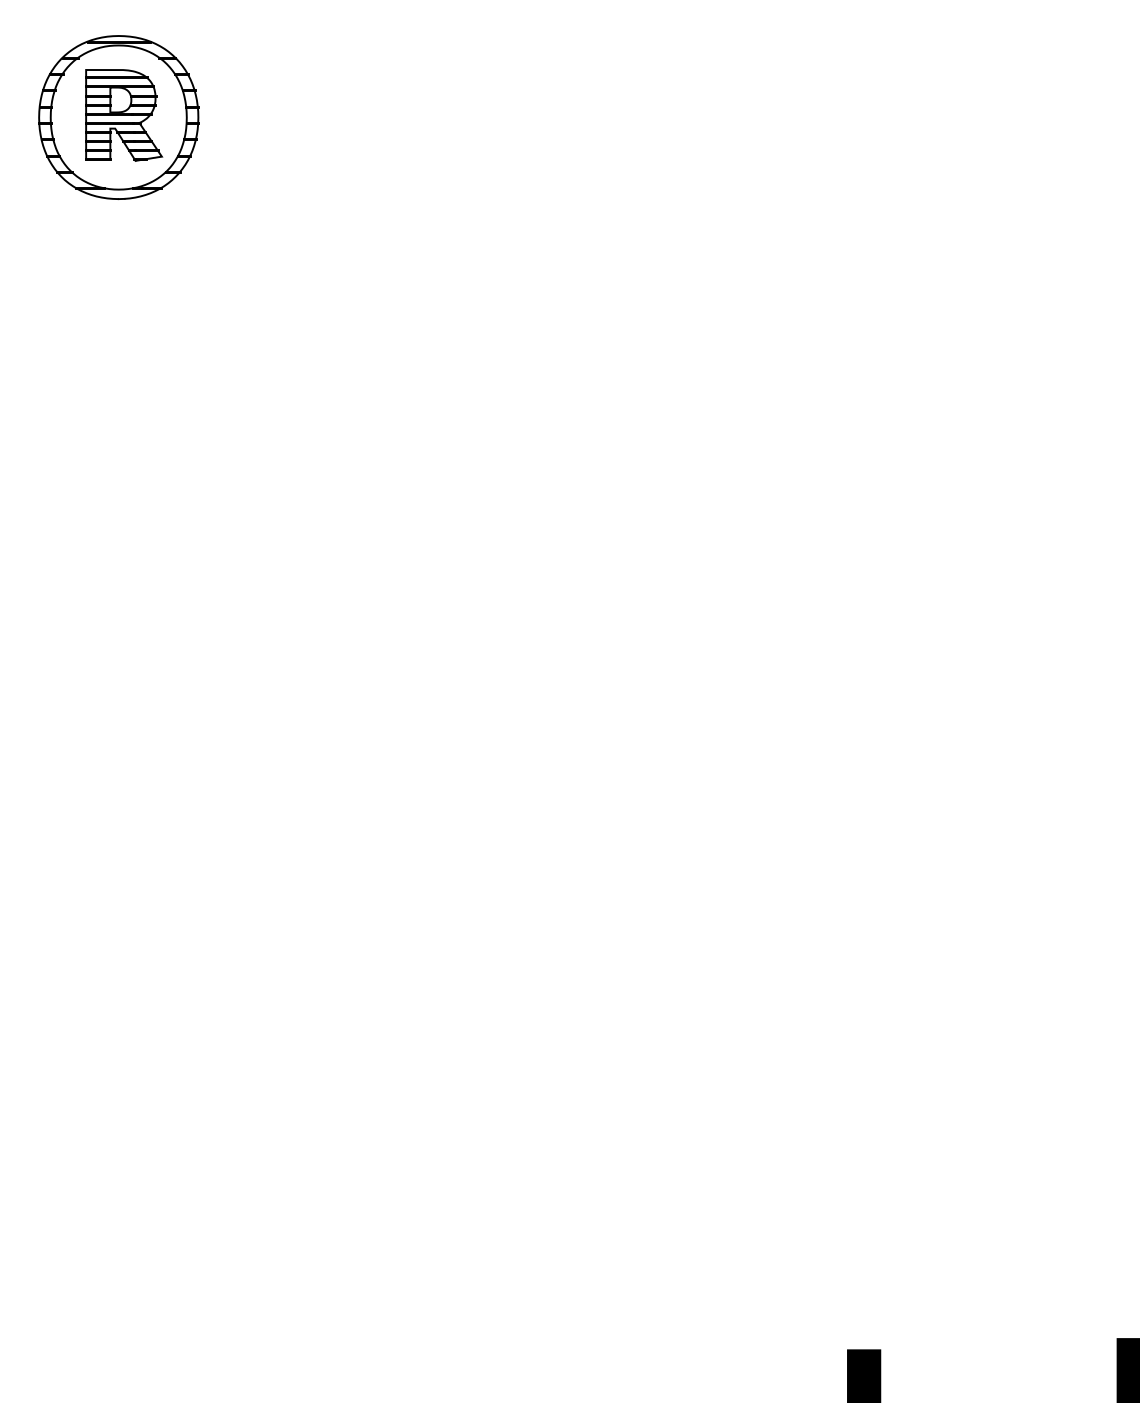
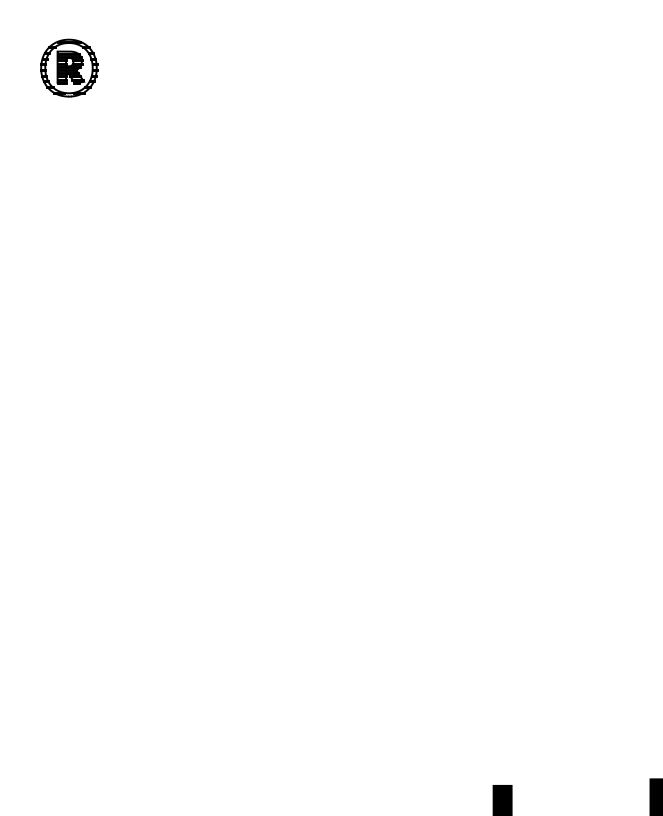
part: (117, 116) -> (68, 67), size x0.6

